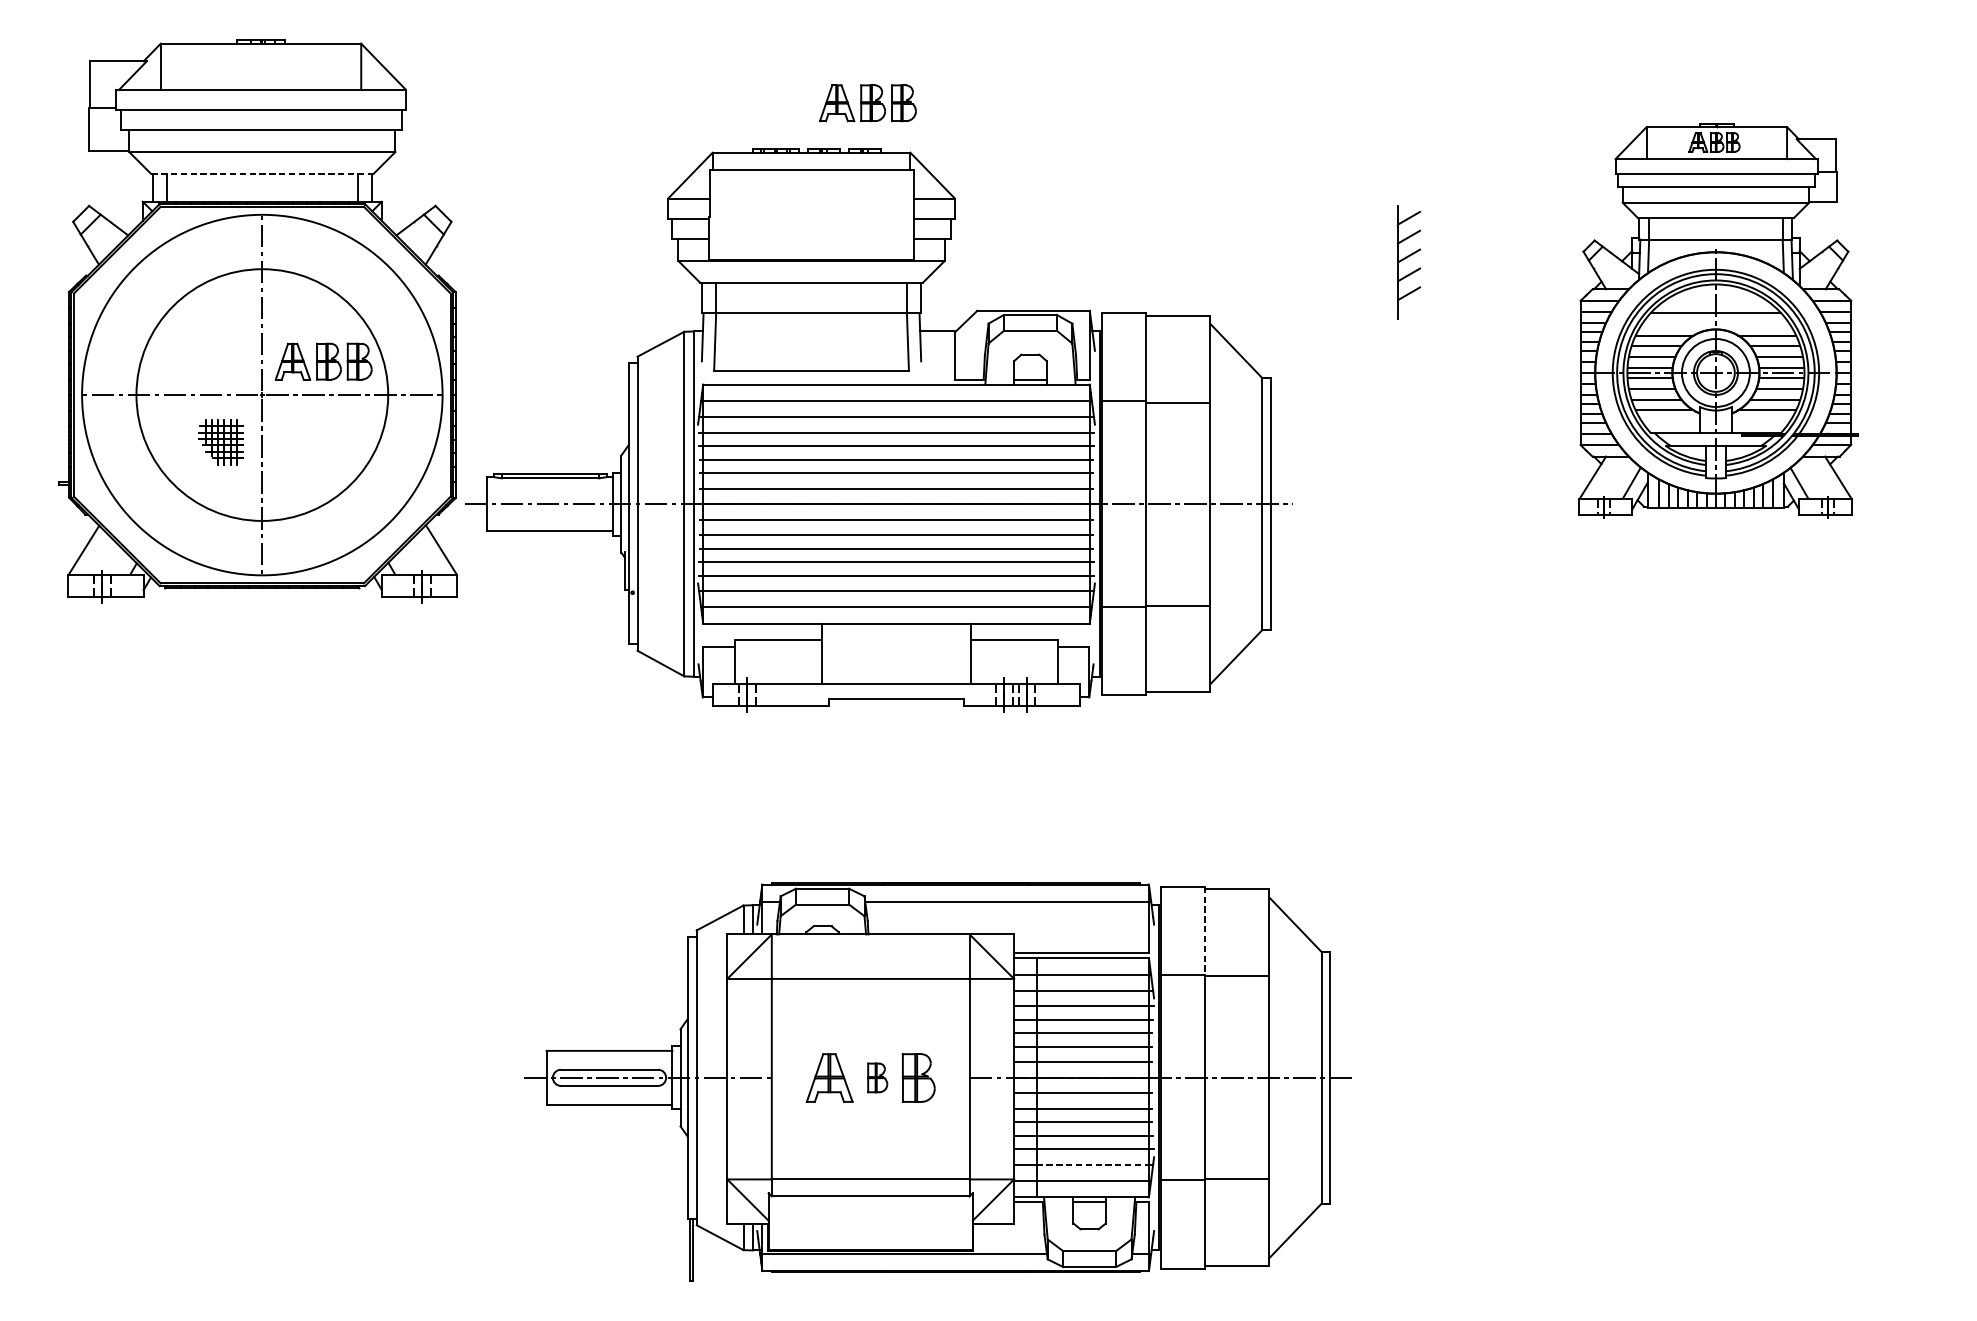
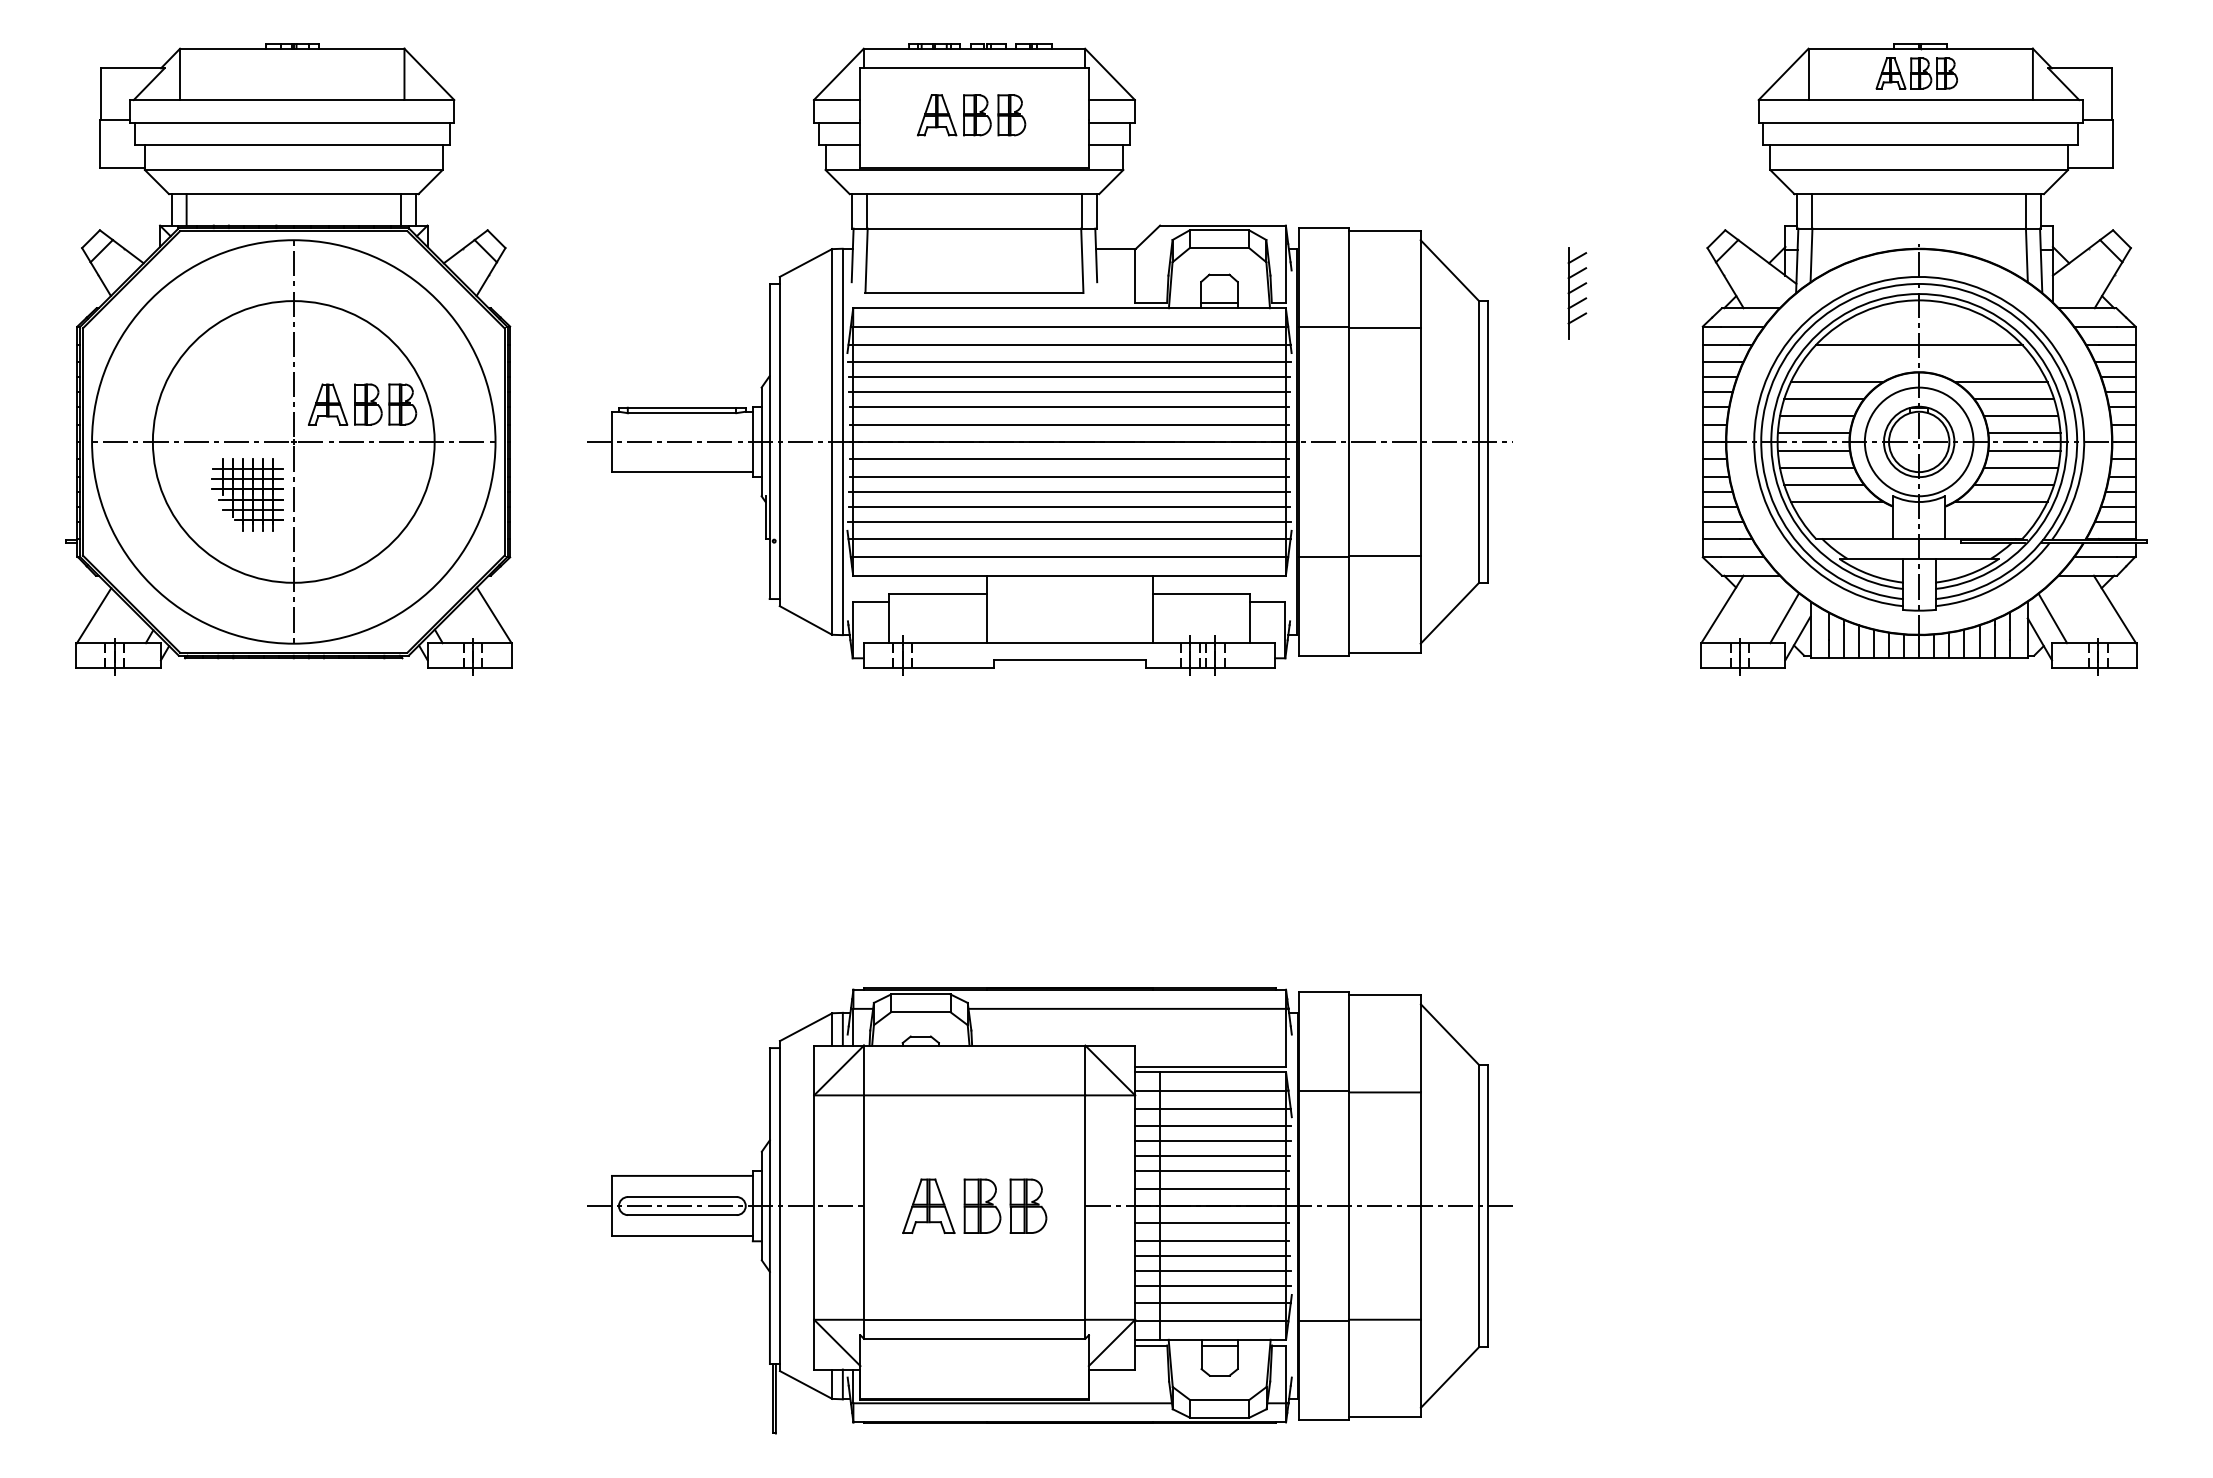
line: (262, 173) -> (293, 194), dashed -> solid
part: (1409, 262) -> (1577, 293), size x0.71
part: (1718, 321) -> (1923, 359), size x1.43
part: (878, 430) -> (1049, 359), moved
part: (220, 442) -> (247, 494), size x1.43
line: (1204, 931) -> (1348, 1042), dashed -> solid
part: (877, 1077) -> (982, 1205), size x1.67
line: (1093, 1164) -> (1223, 1303), dashed -> solid

